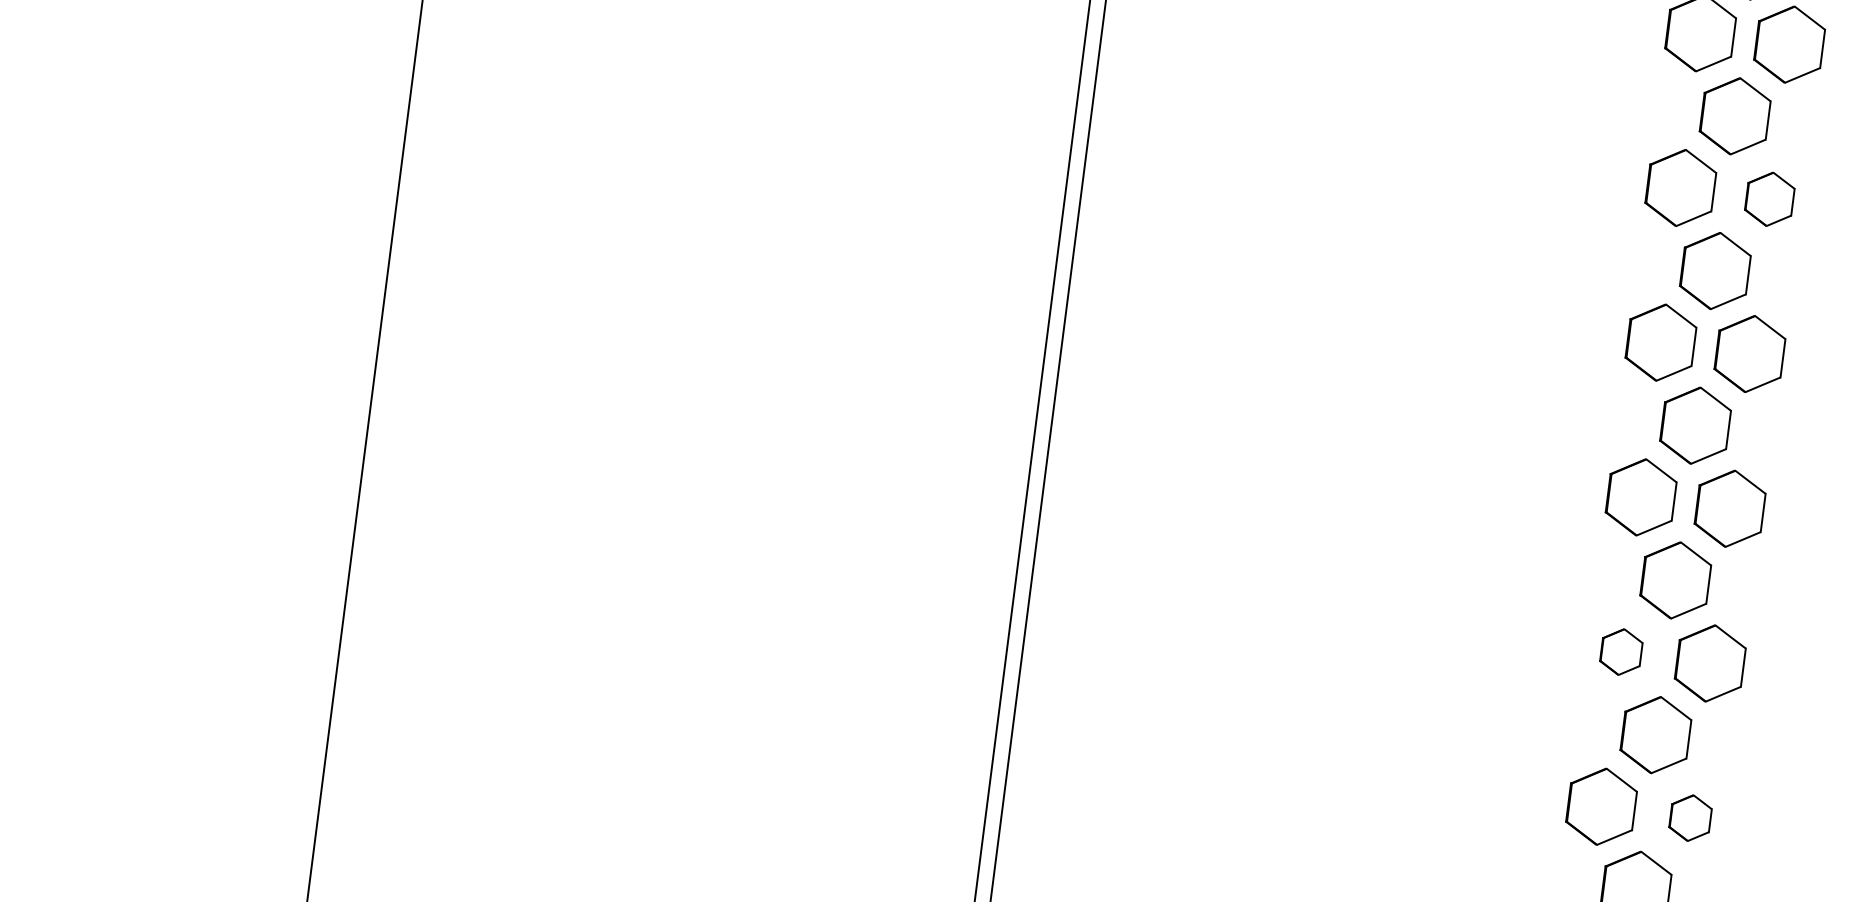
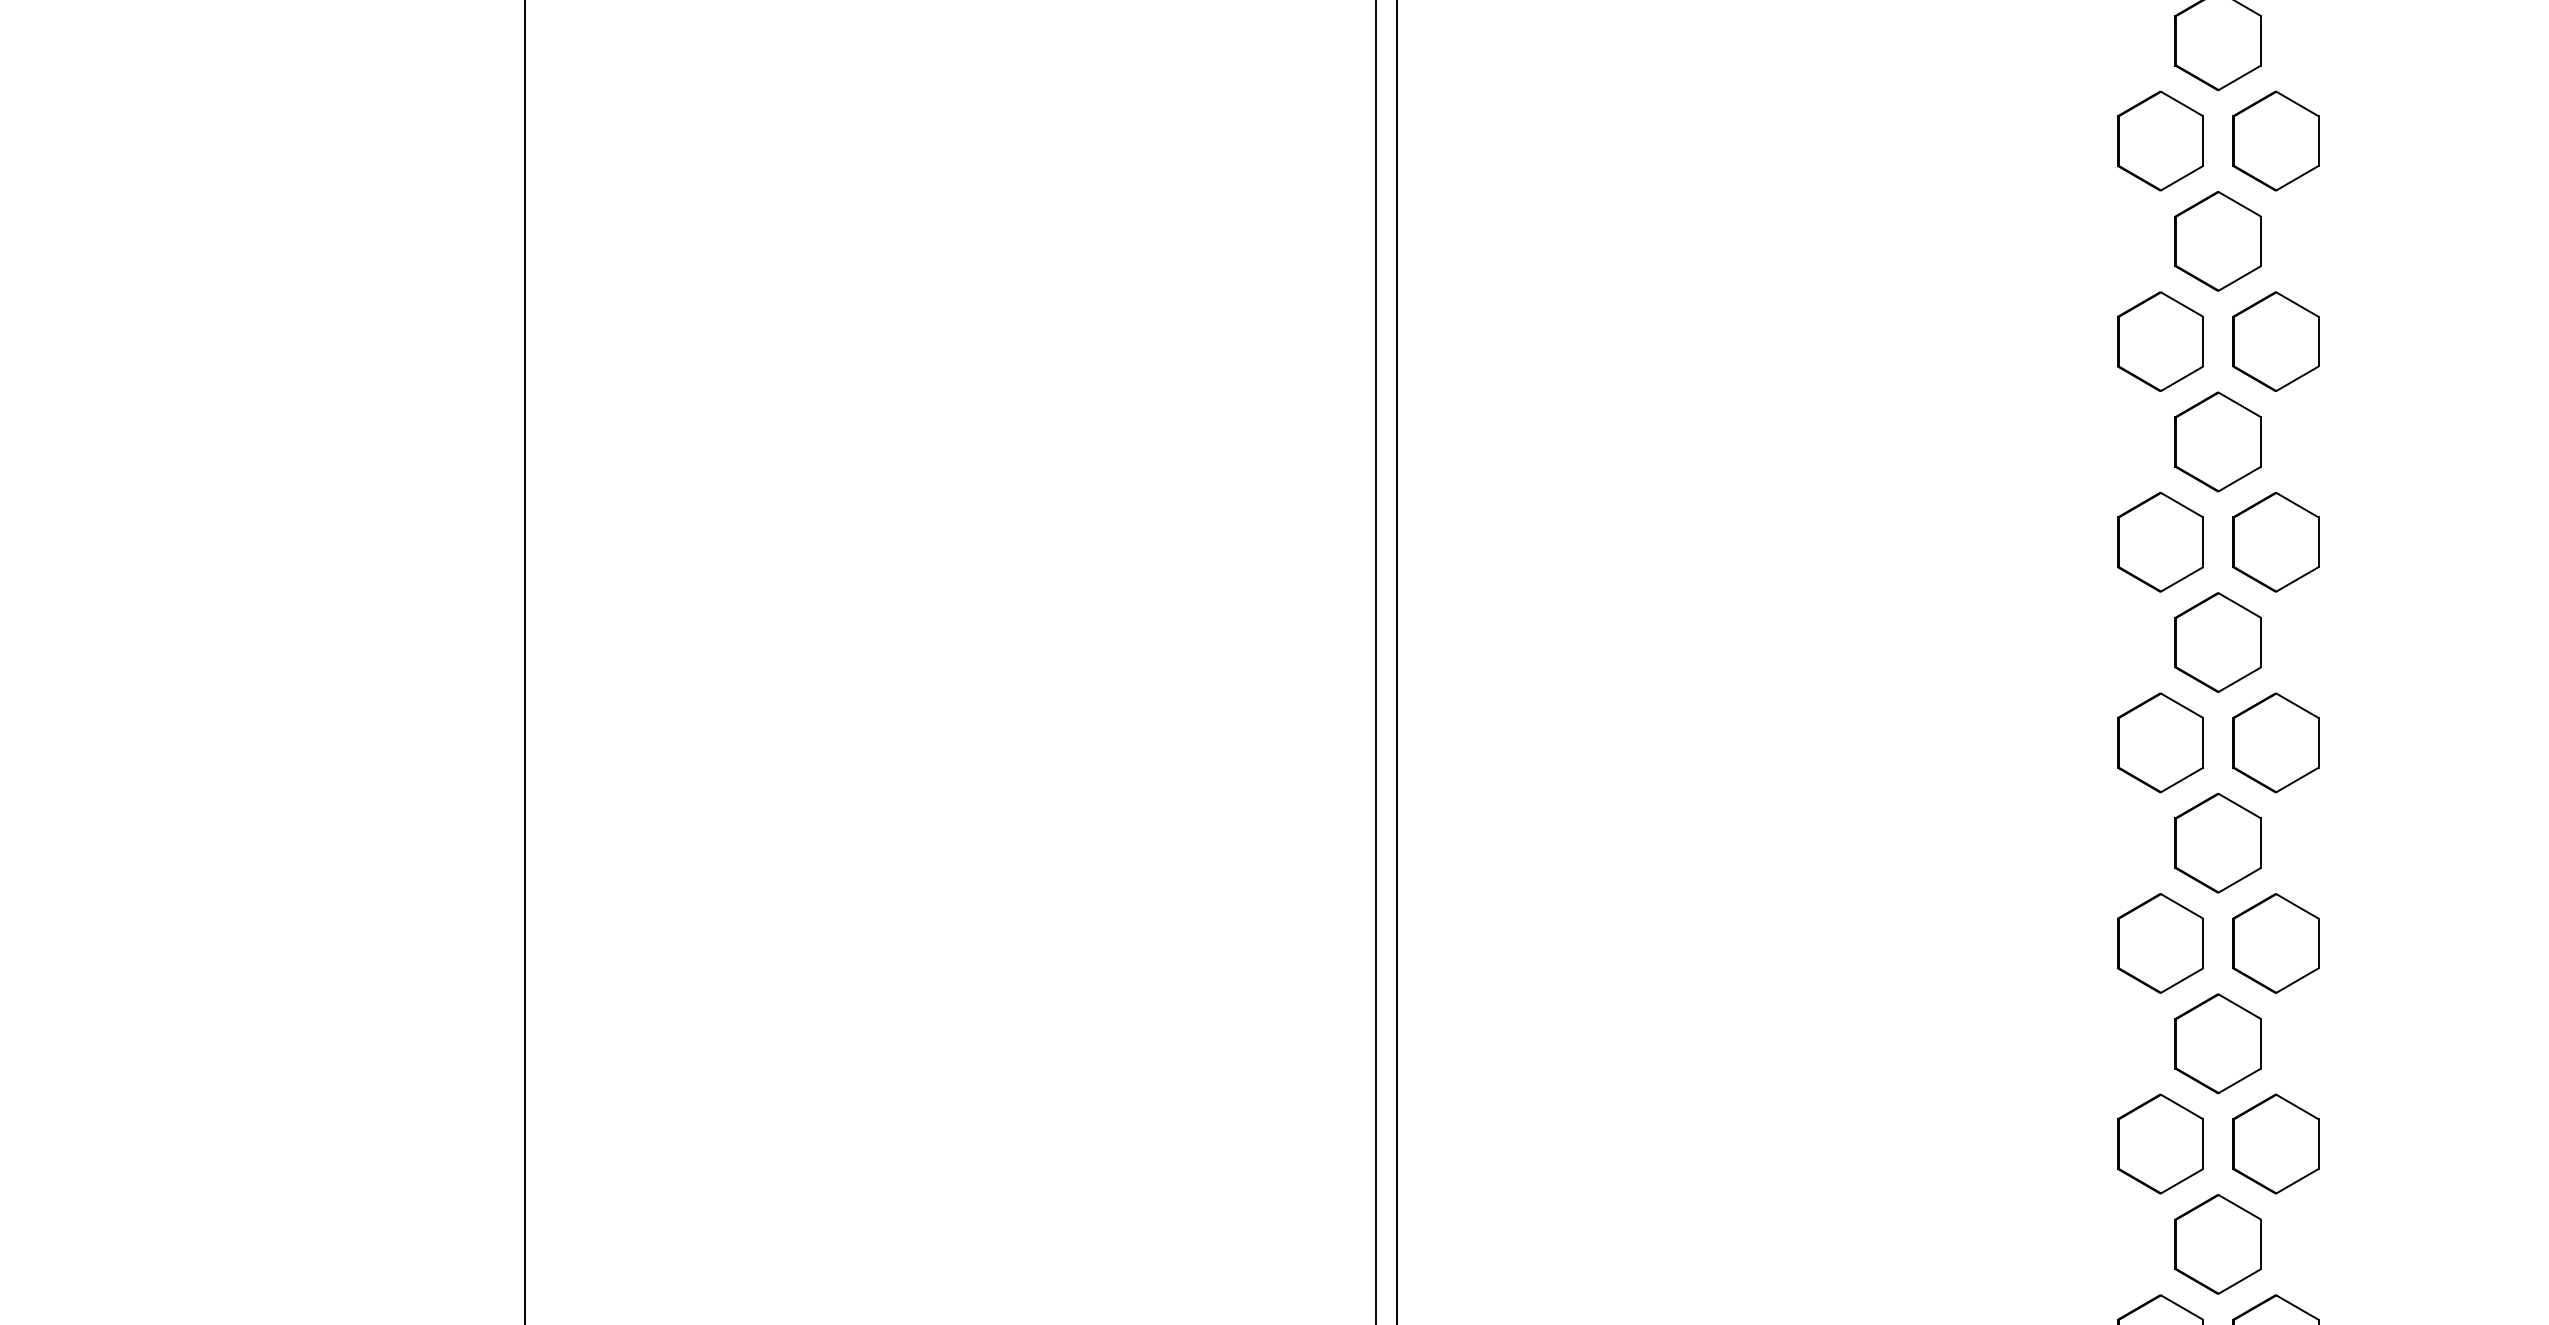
part: (1769, 199) -> (2275, 341), size x1.43
part: (1621, 652) -> (2160, 943), size x1.67
part: (1690, 817) -> (2275, 1143), size x1.67

